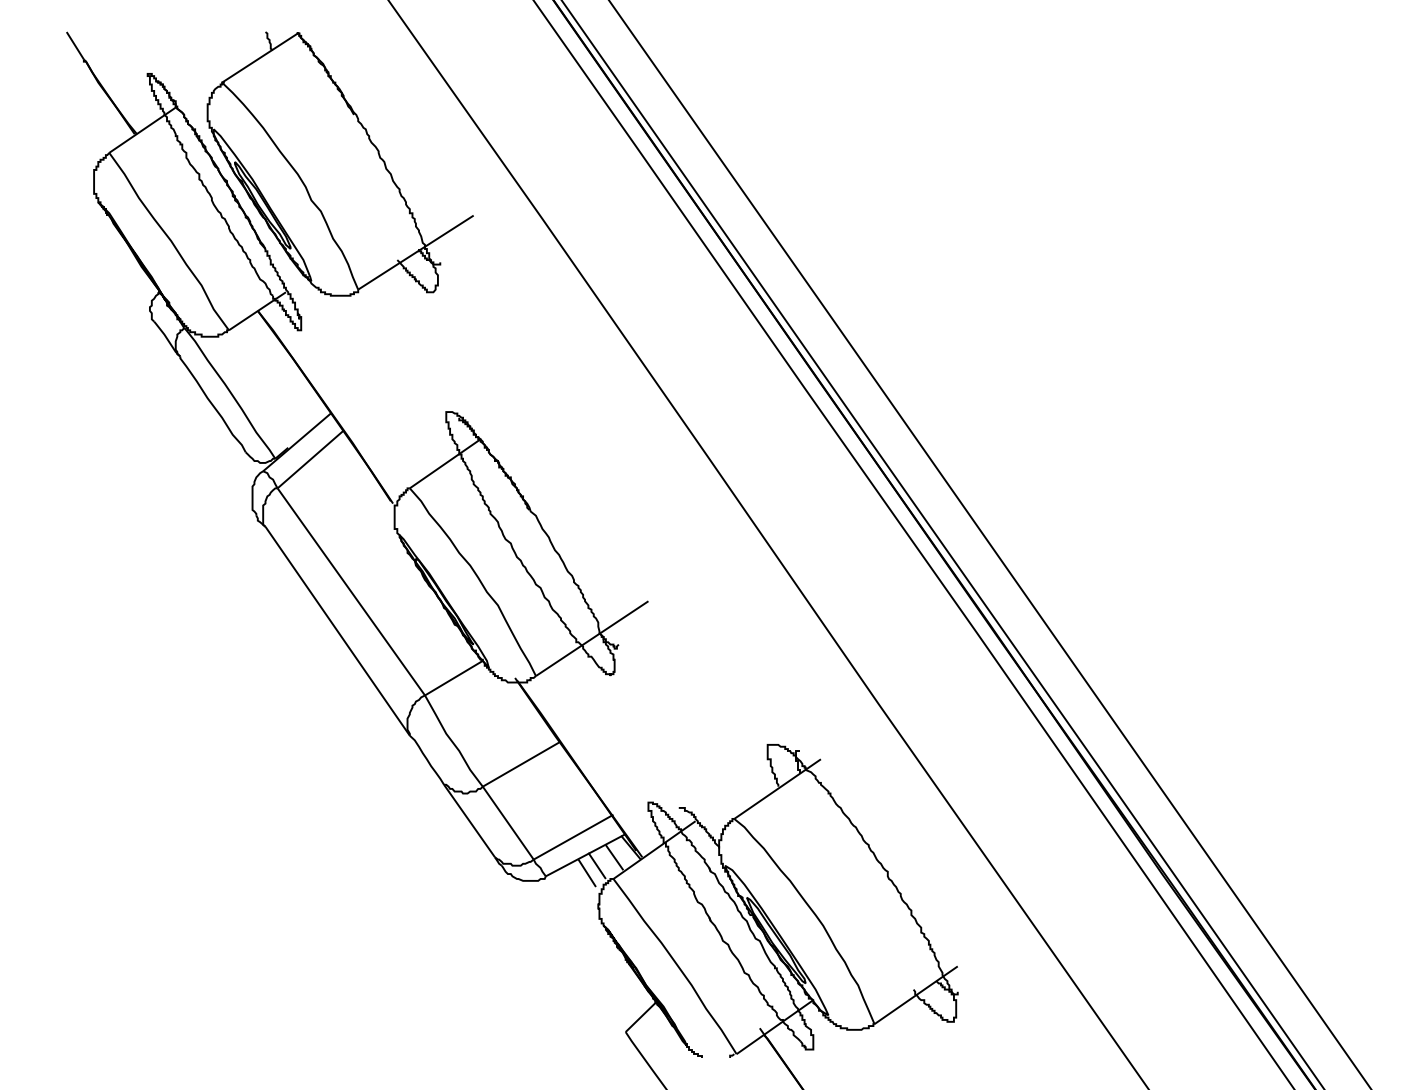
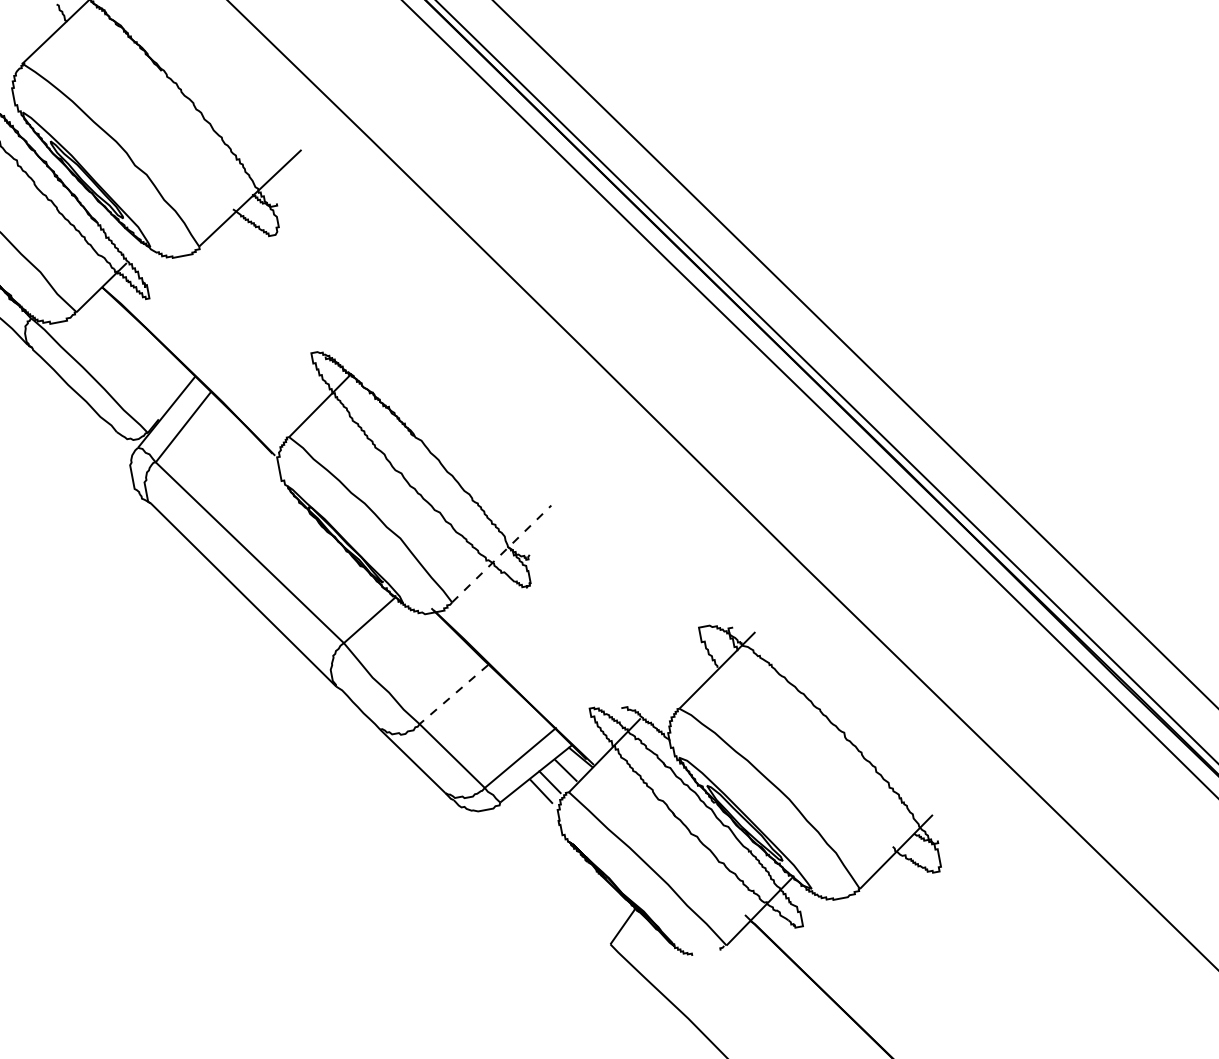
line: (592, 638) -> (501, 553), solid -> dashed
line: (520, 764) -> (453, 694), solid -> dashed

